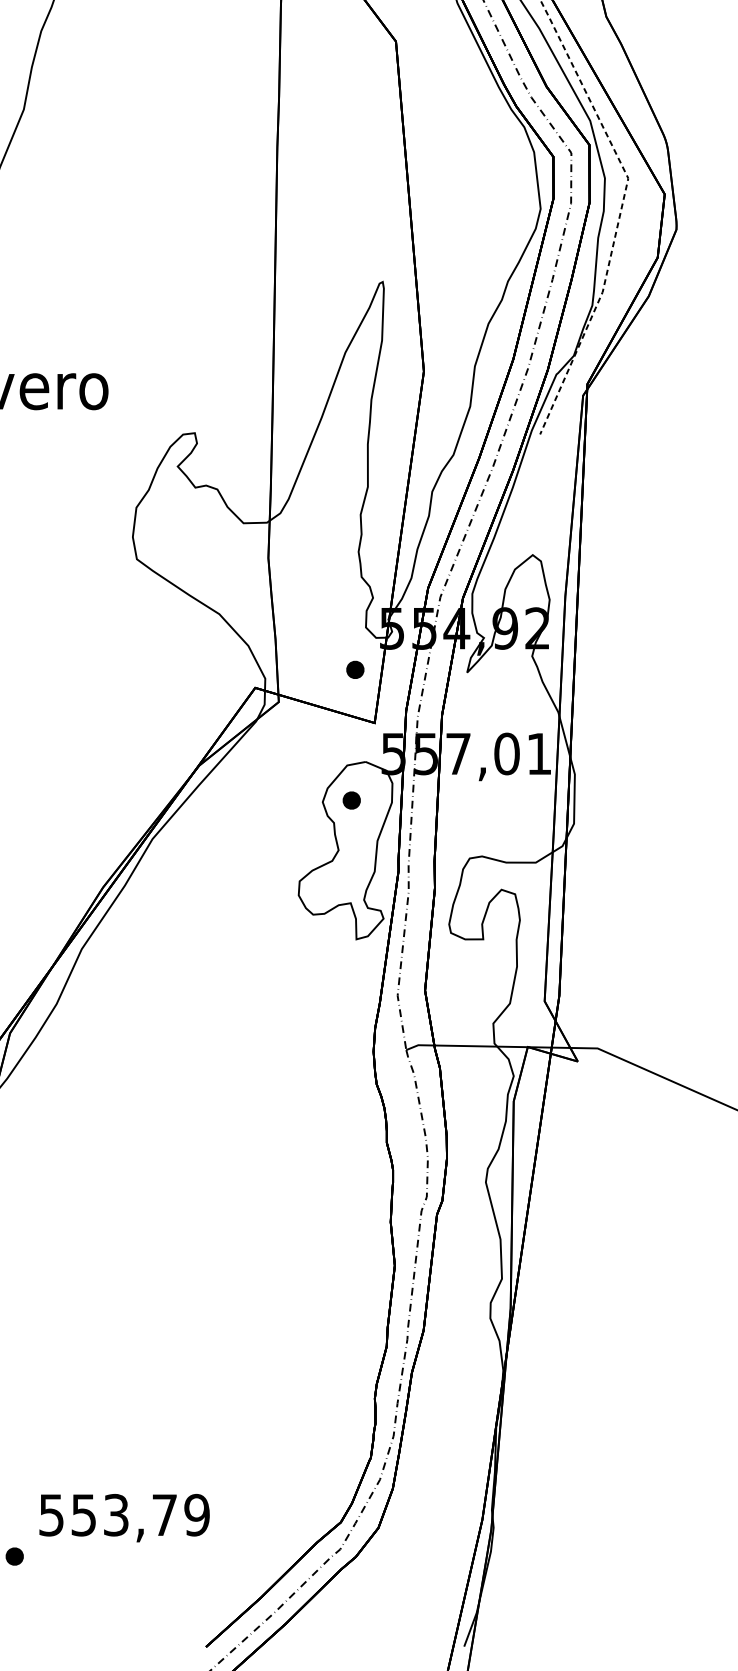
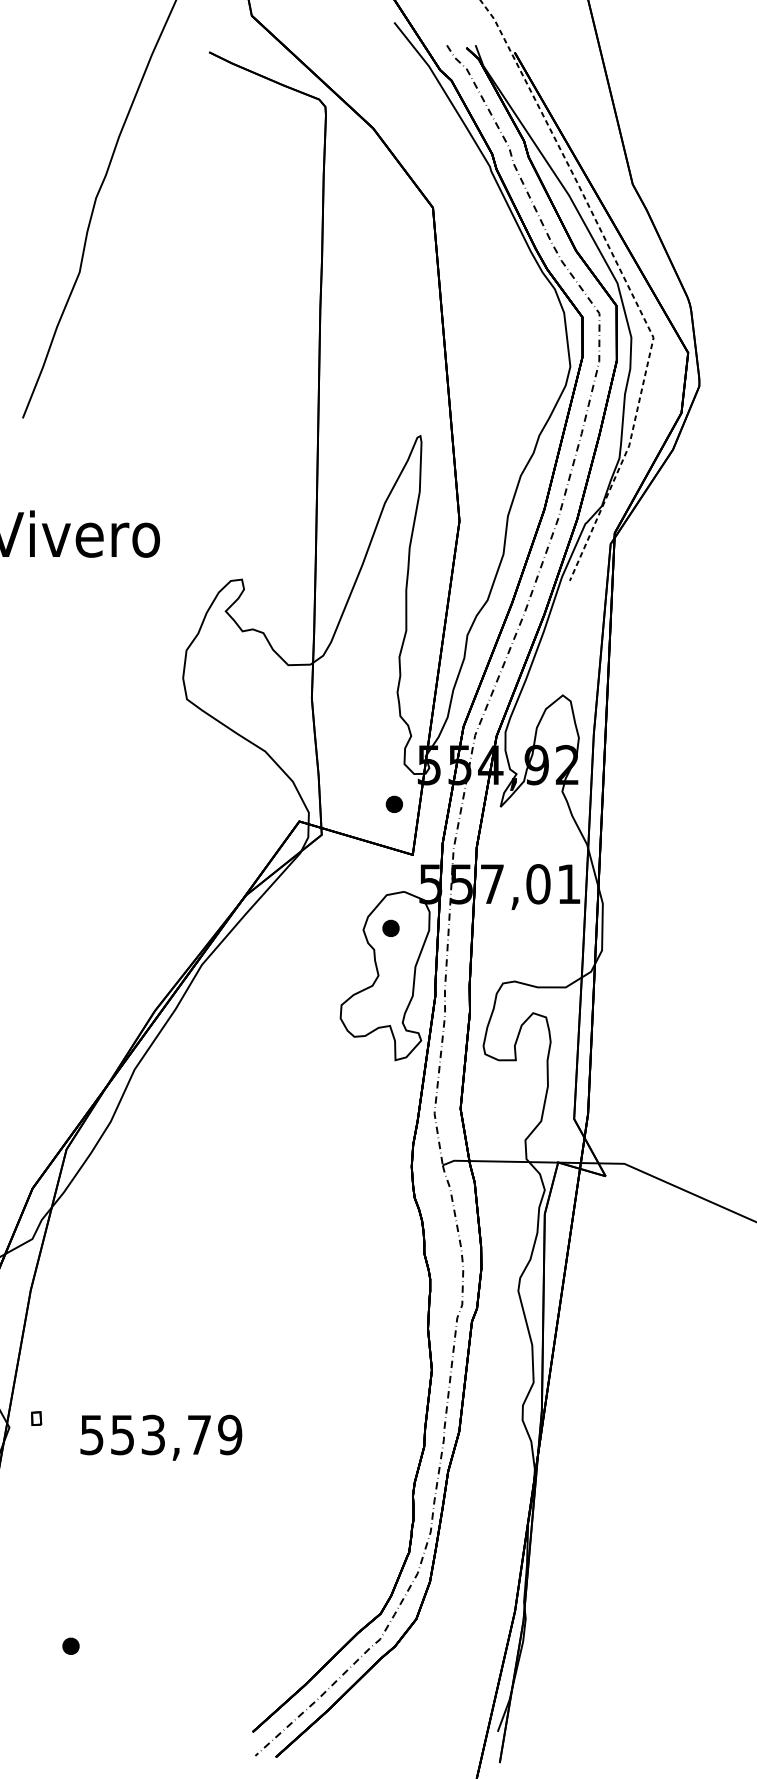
text: (124, 1517) -> (161, 1437), moved

